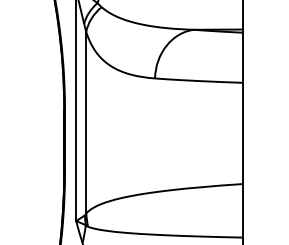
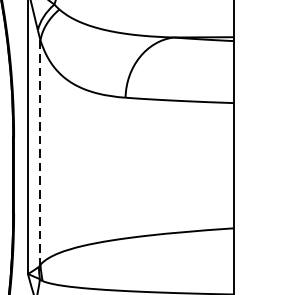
line: (86, 122) -> (40, 152), solid -> dashed

